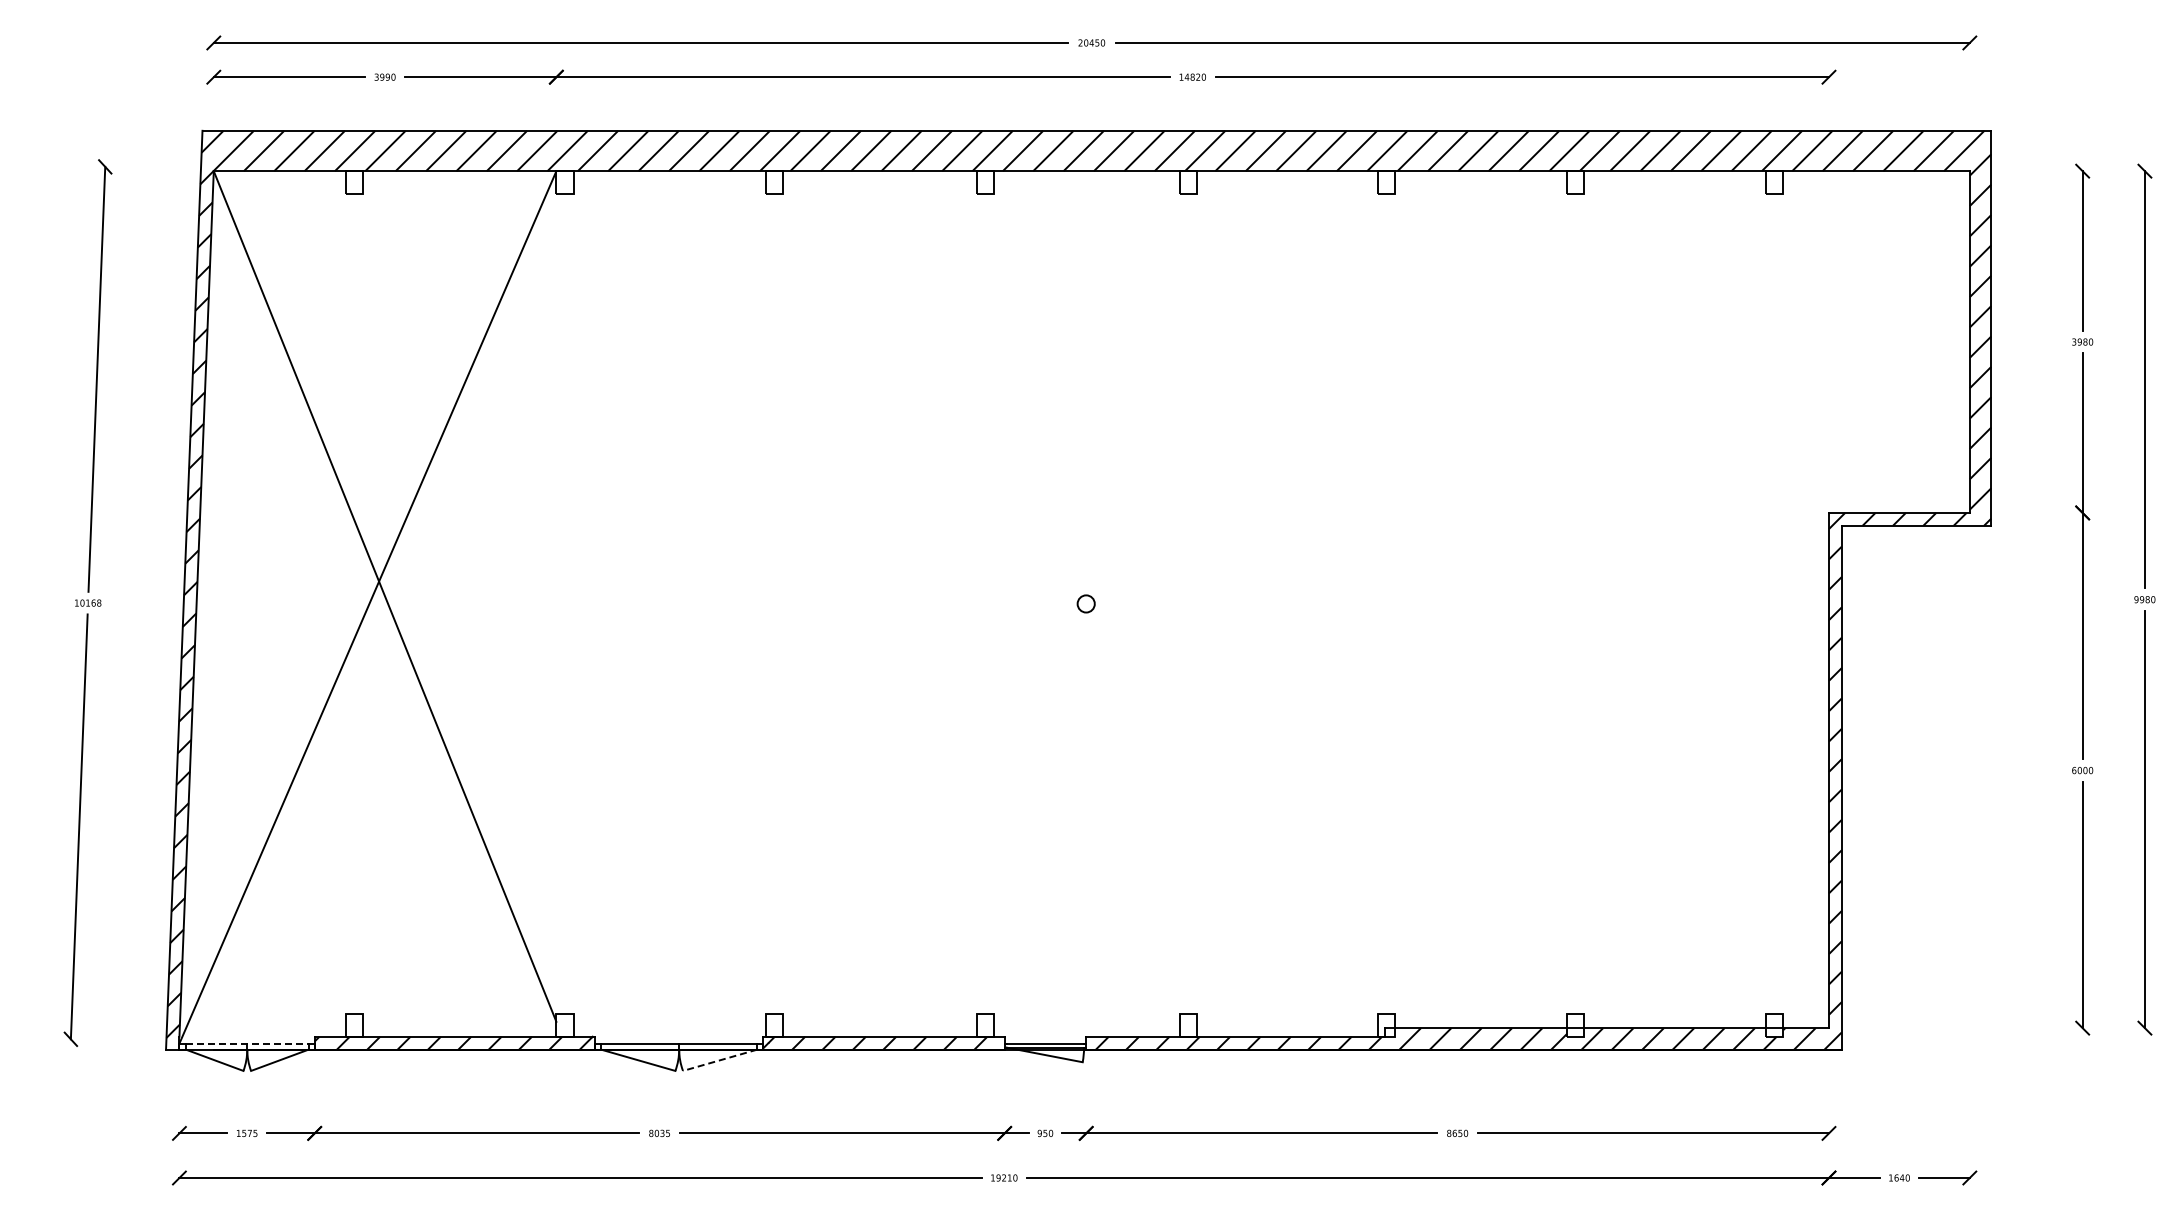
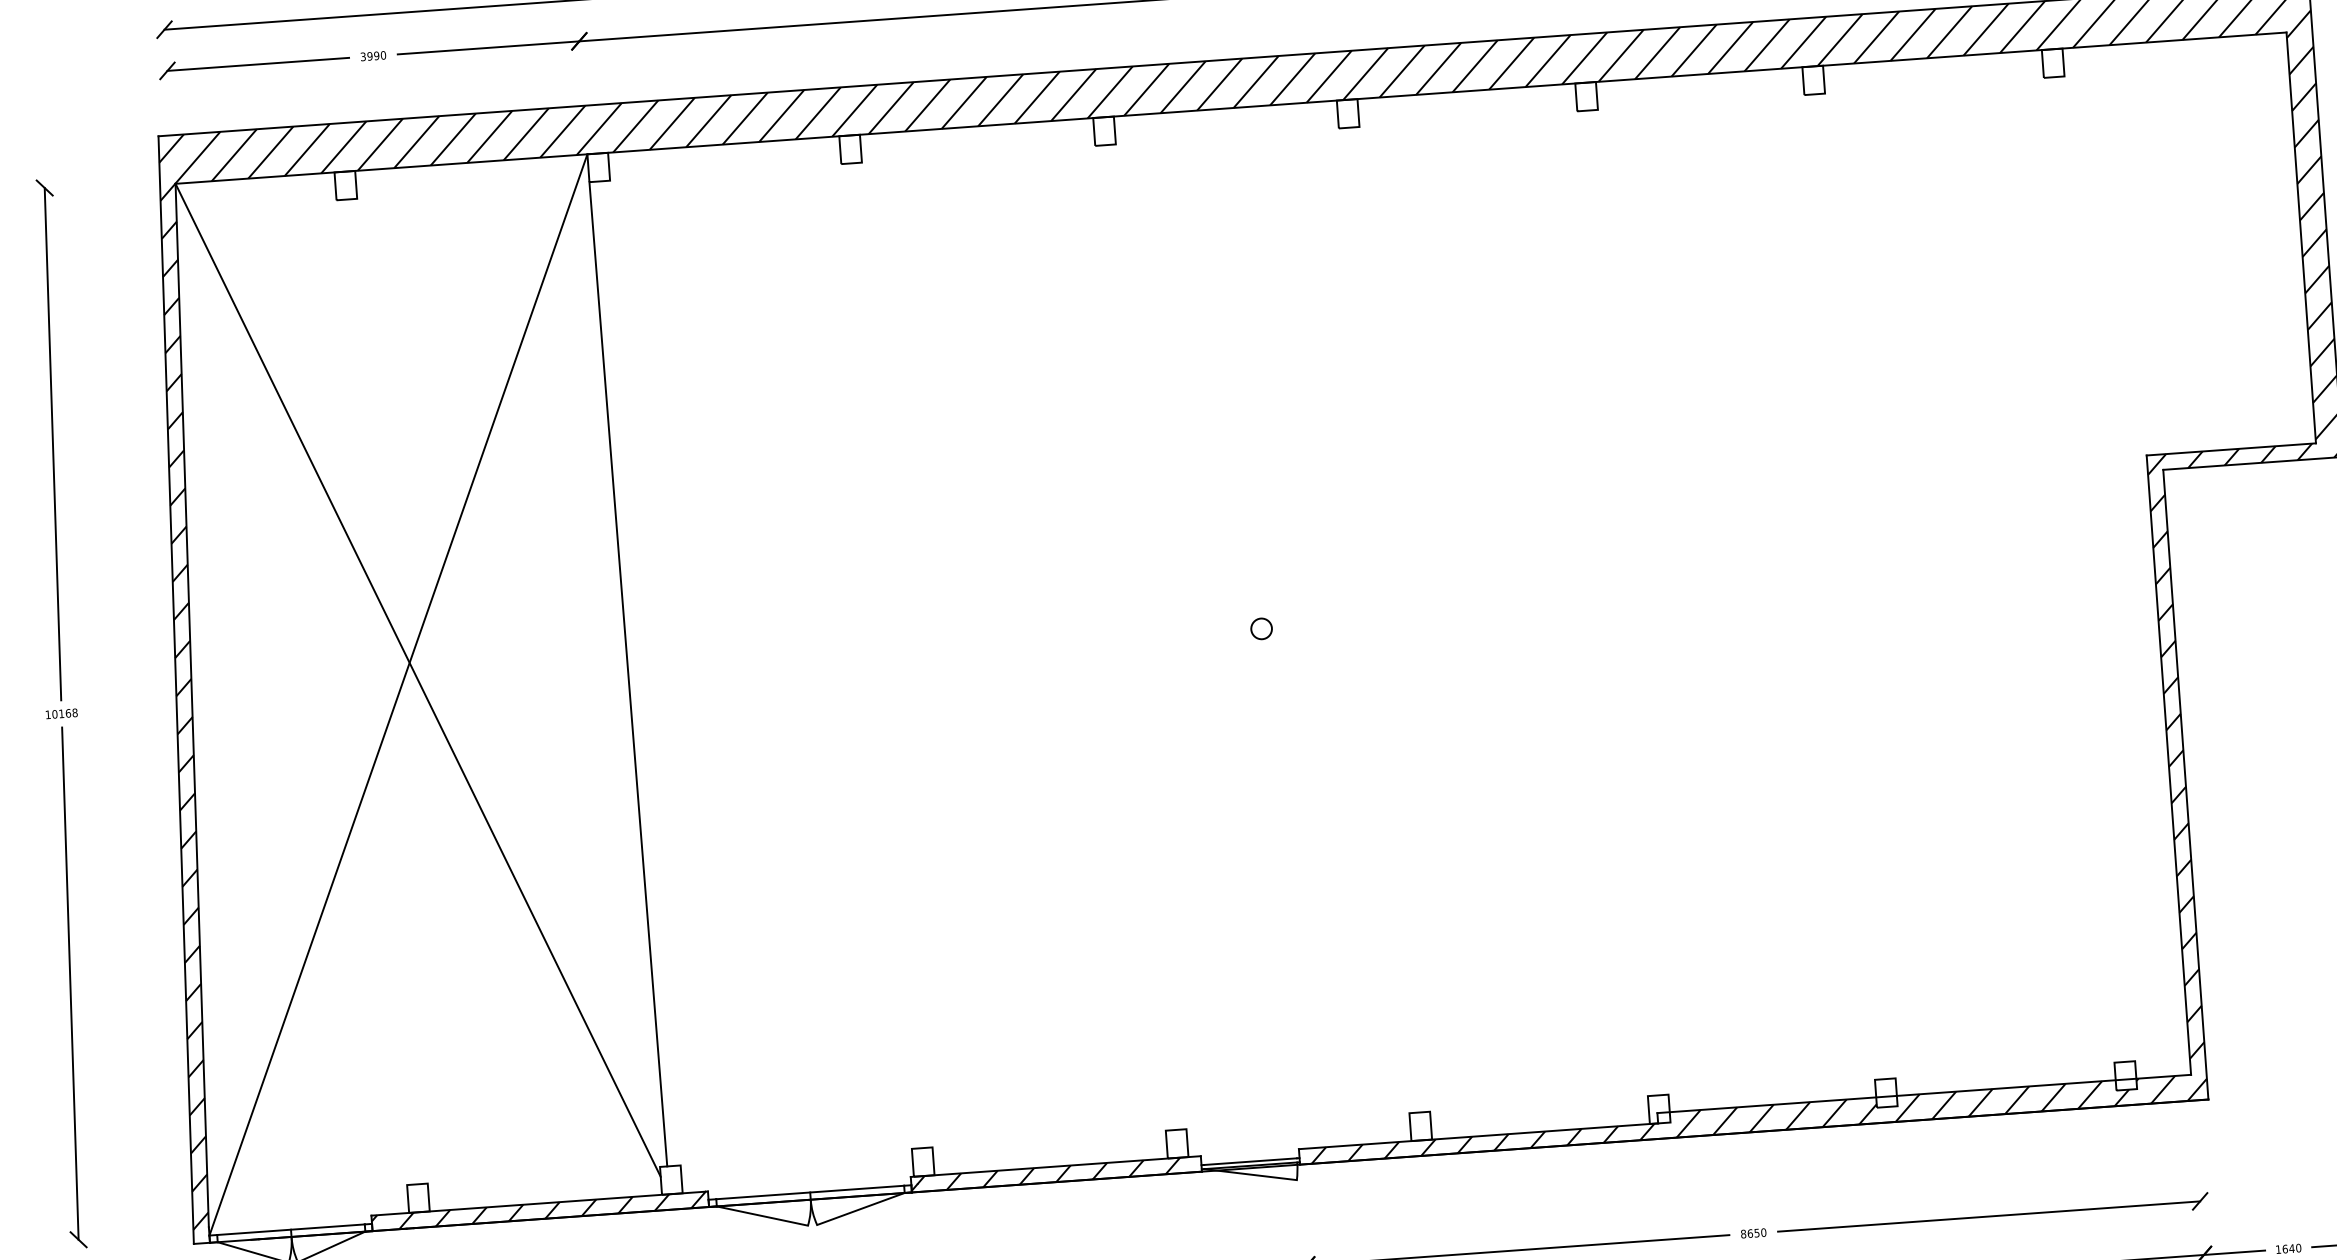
line: (559, 603) -> (628, 673), added
line: (247, 1043) -> (291, 1229), dashed -> solid
line: (720, 1060) -> (861, 1209), dashed -> solid

